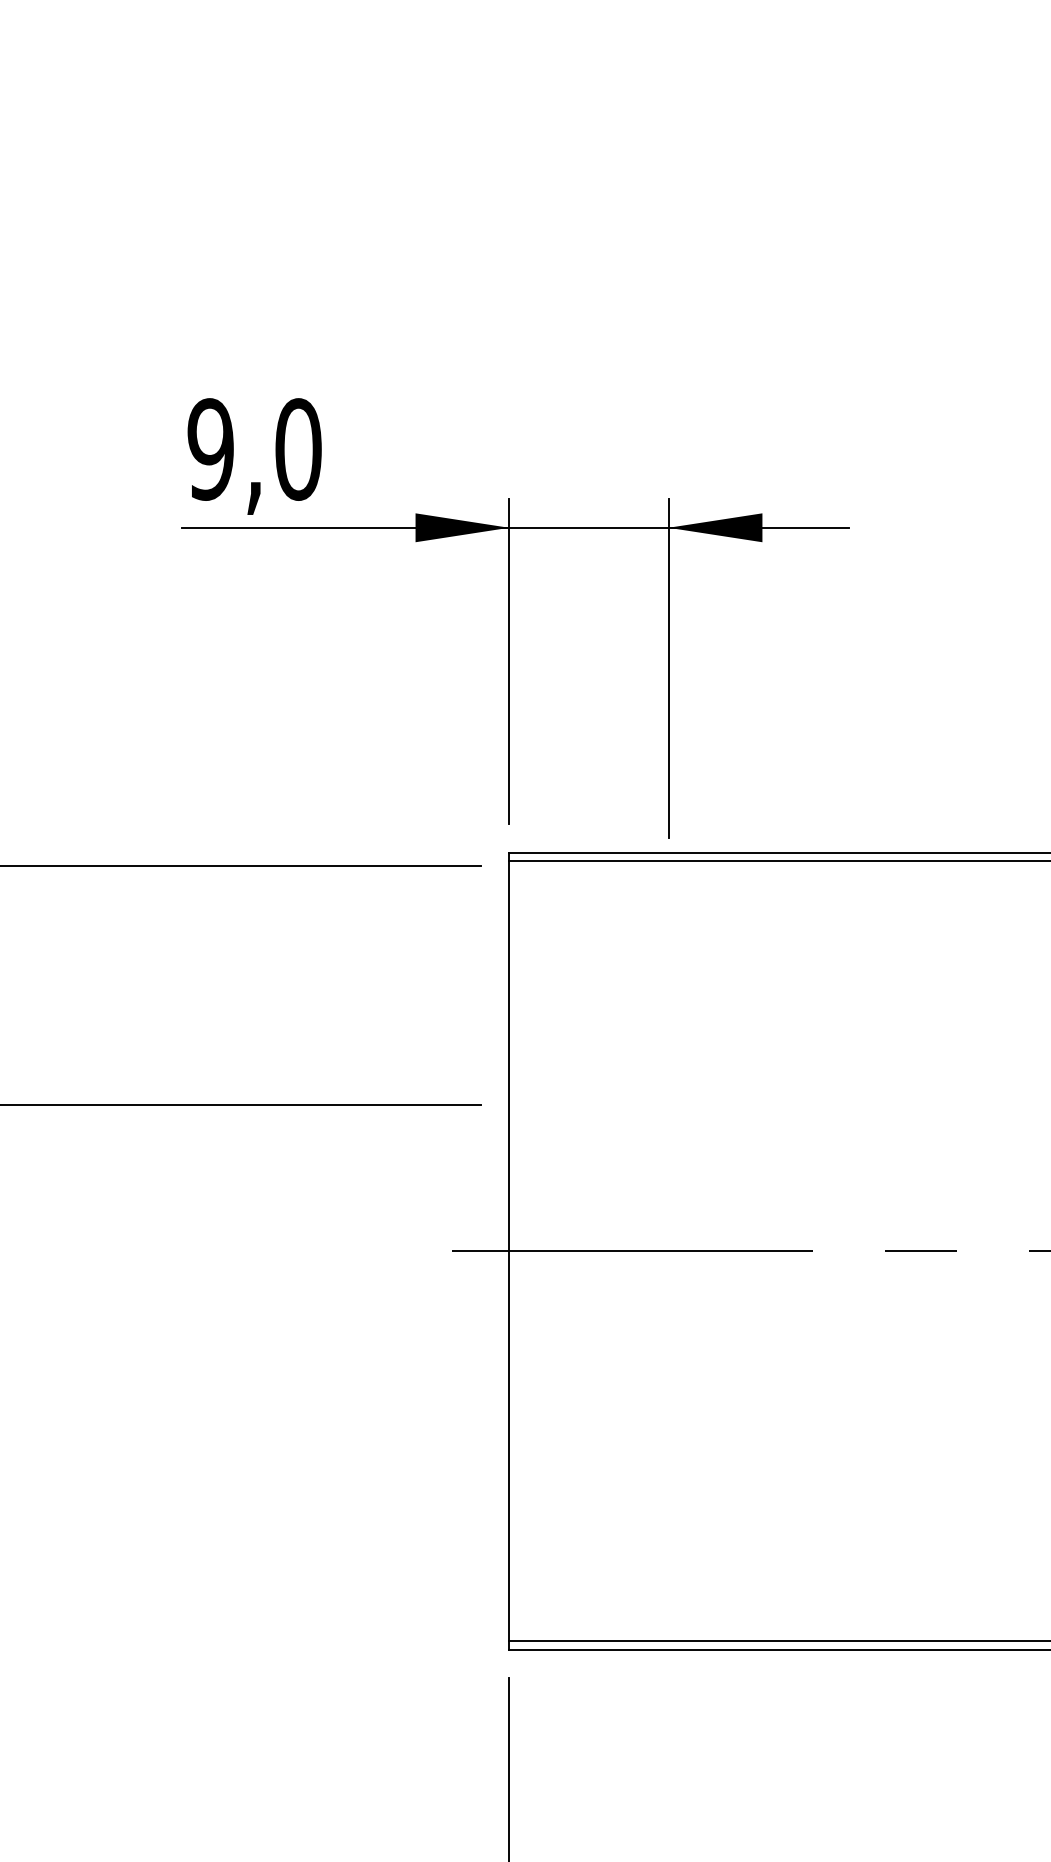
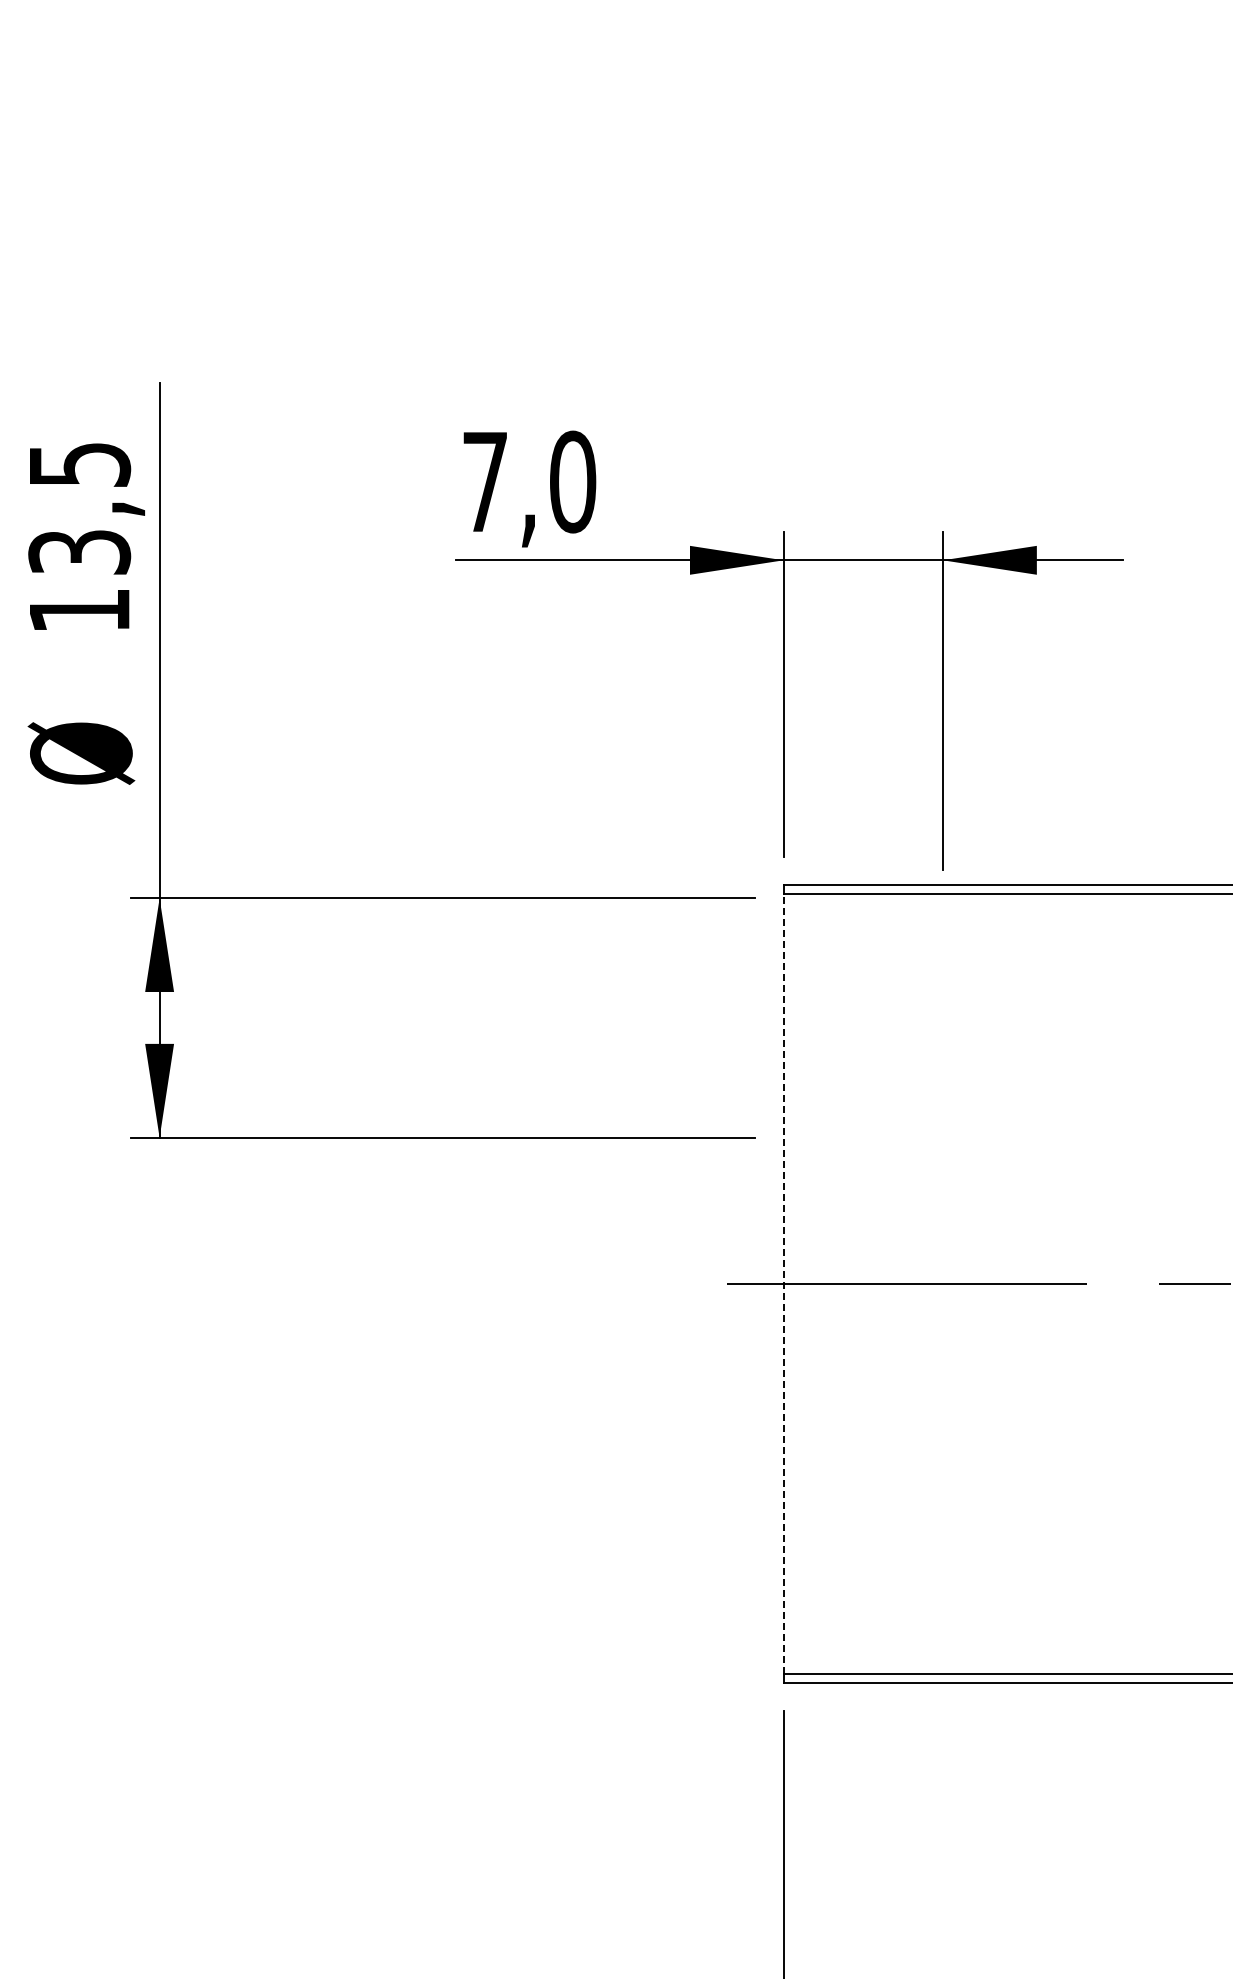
text: (211, 448) -> (485, 481), 9,0 -> 7,0
line: (509, 1250) -> (783, 1283), solid -> dashed

